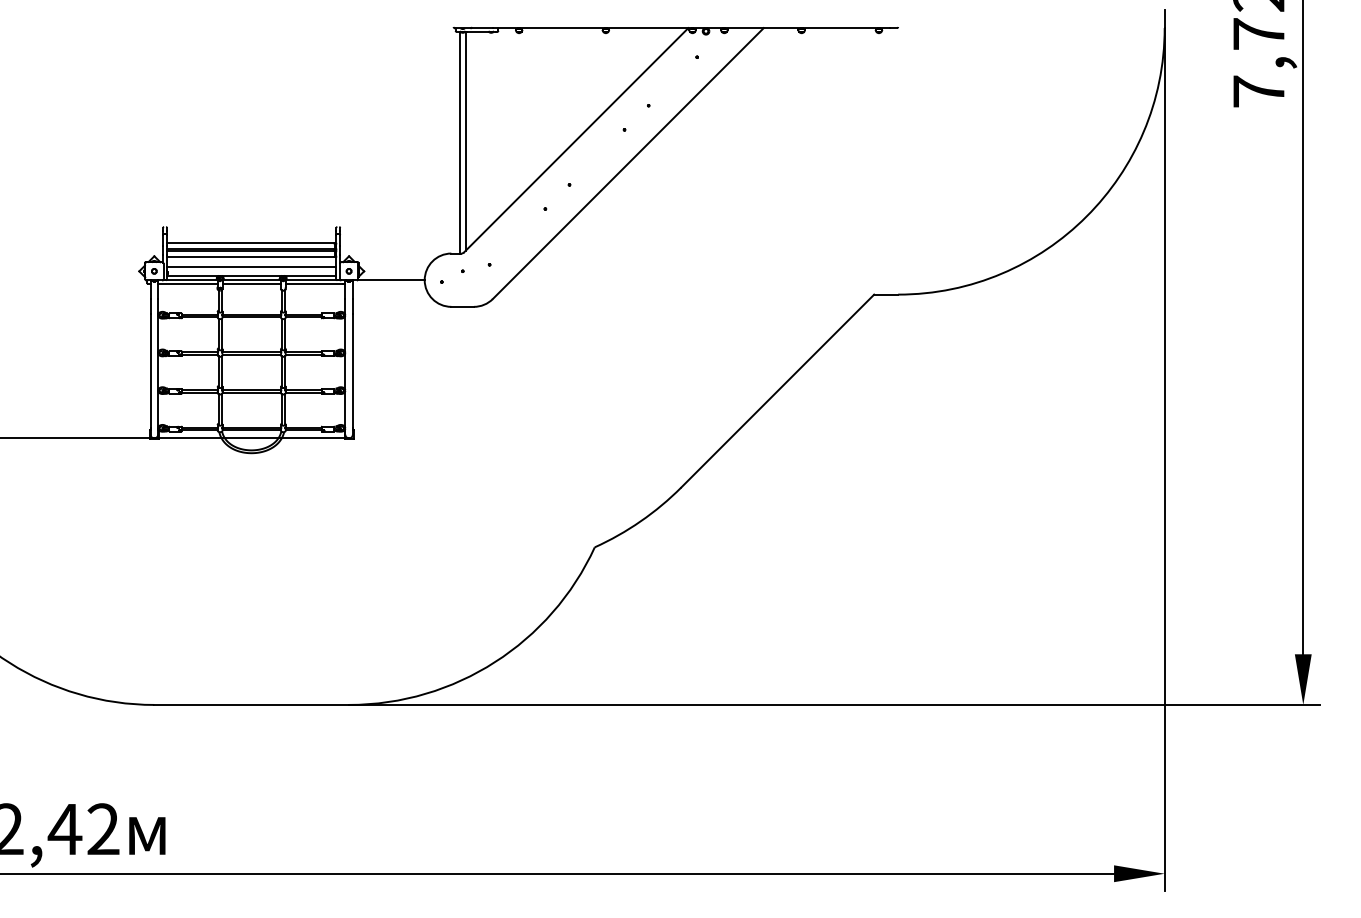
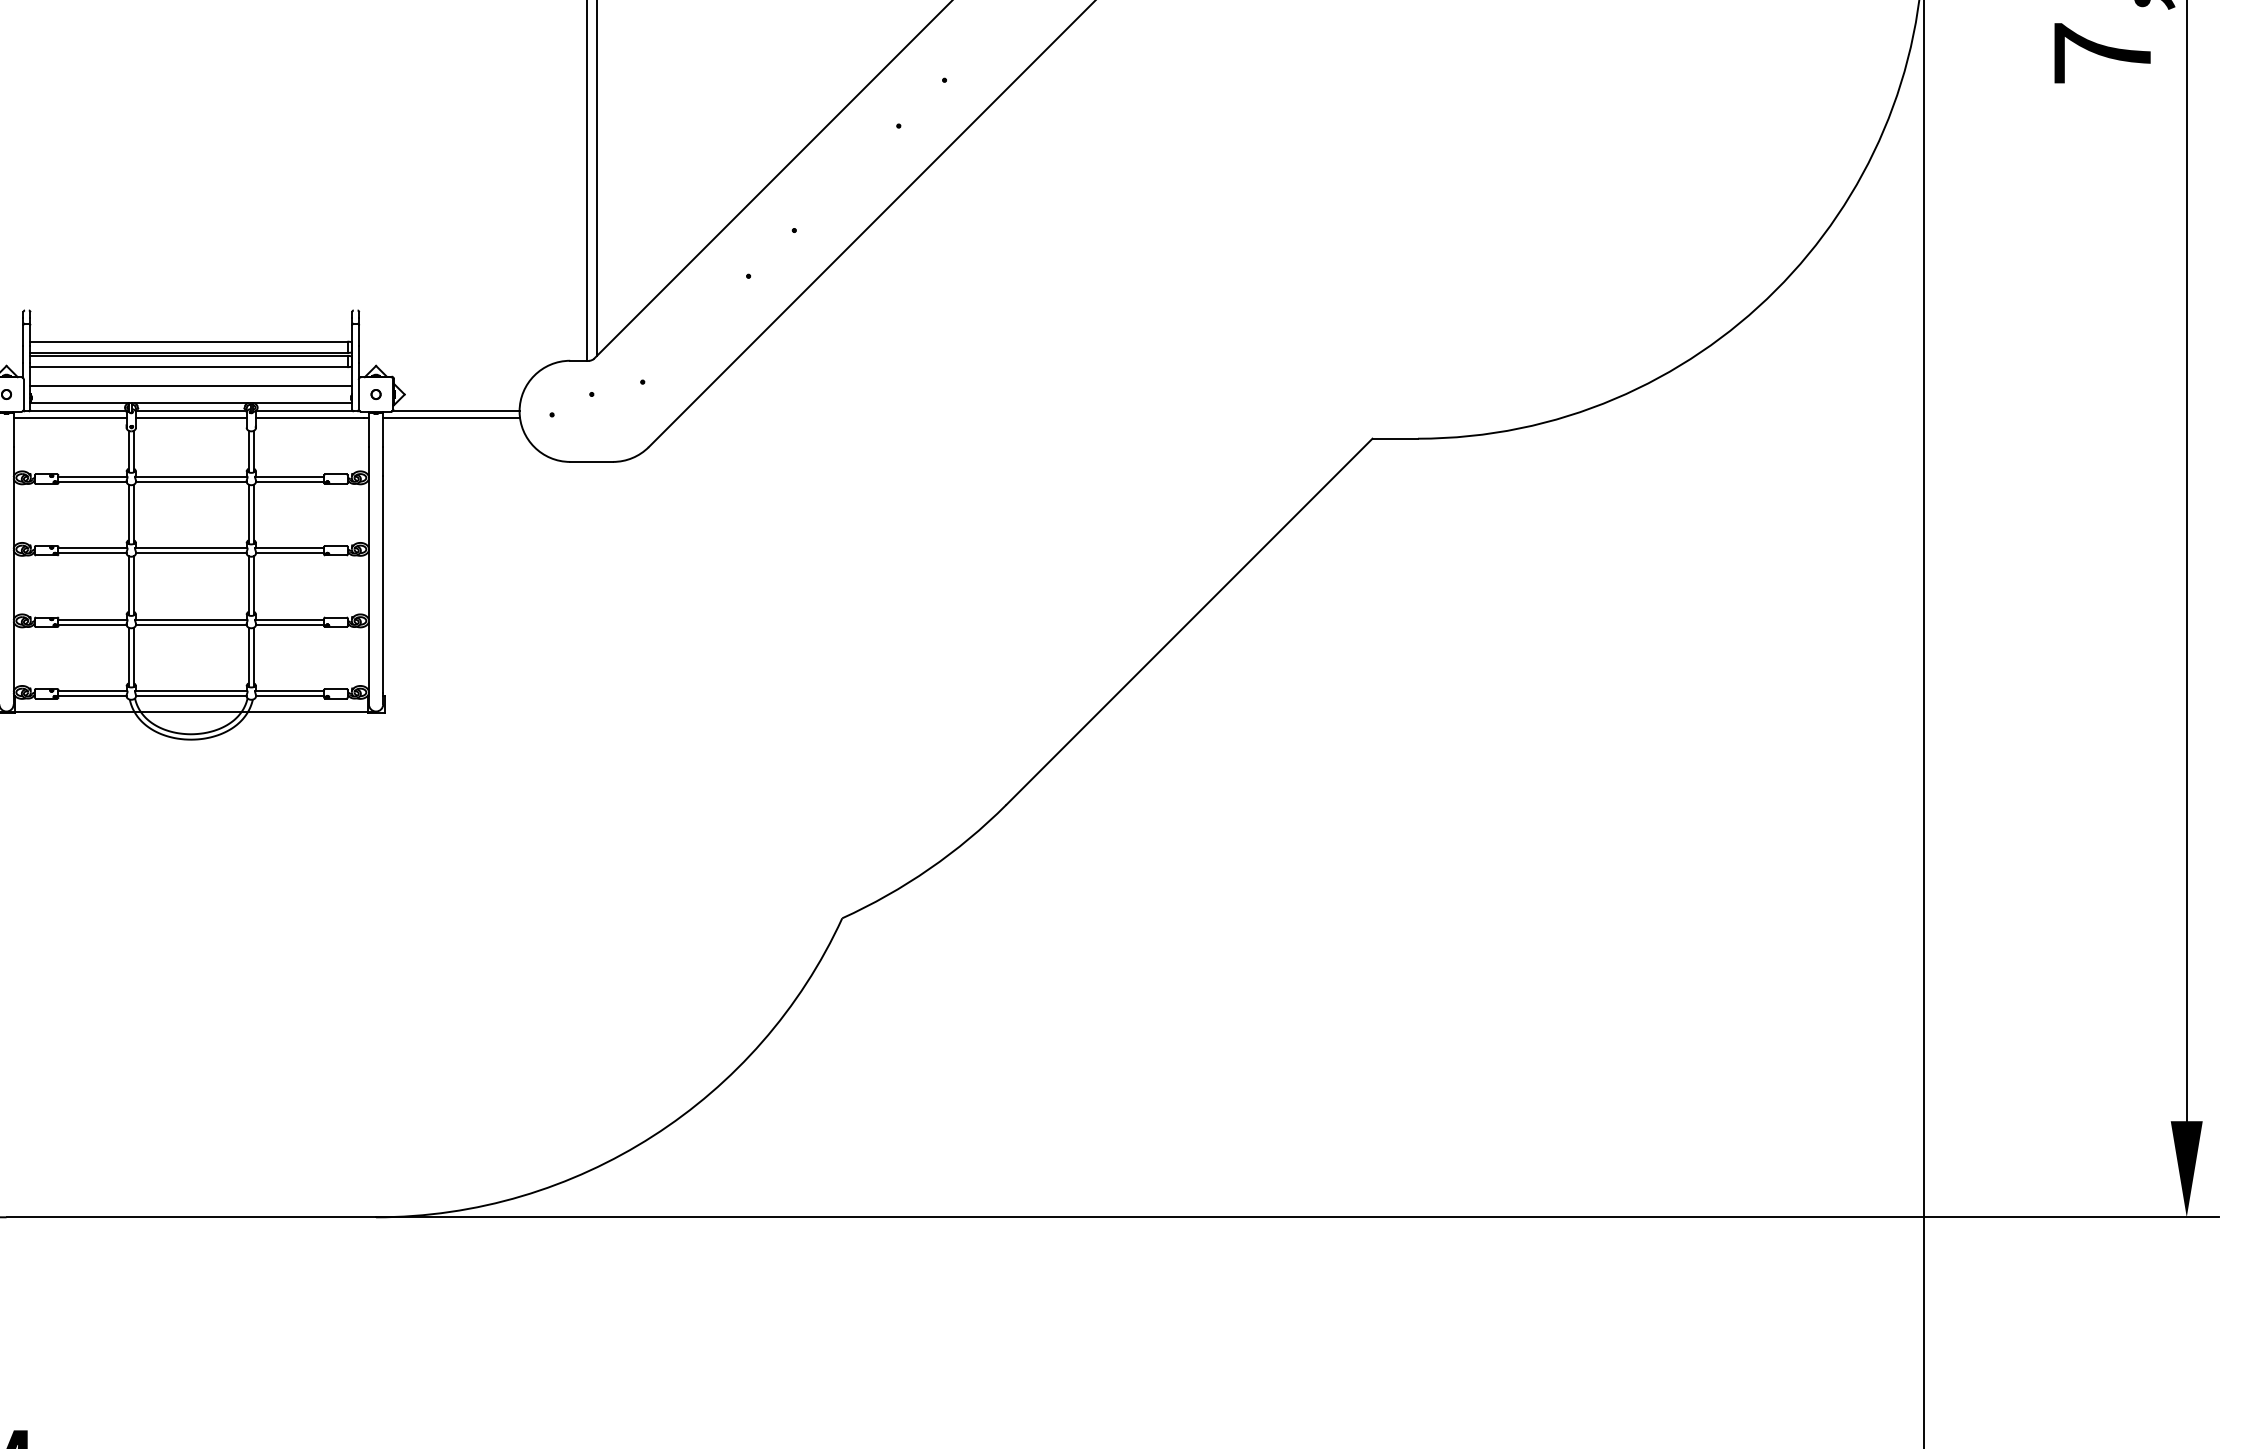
line: (388, 283) -> (450, 417), added

